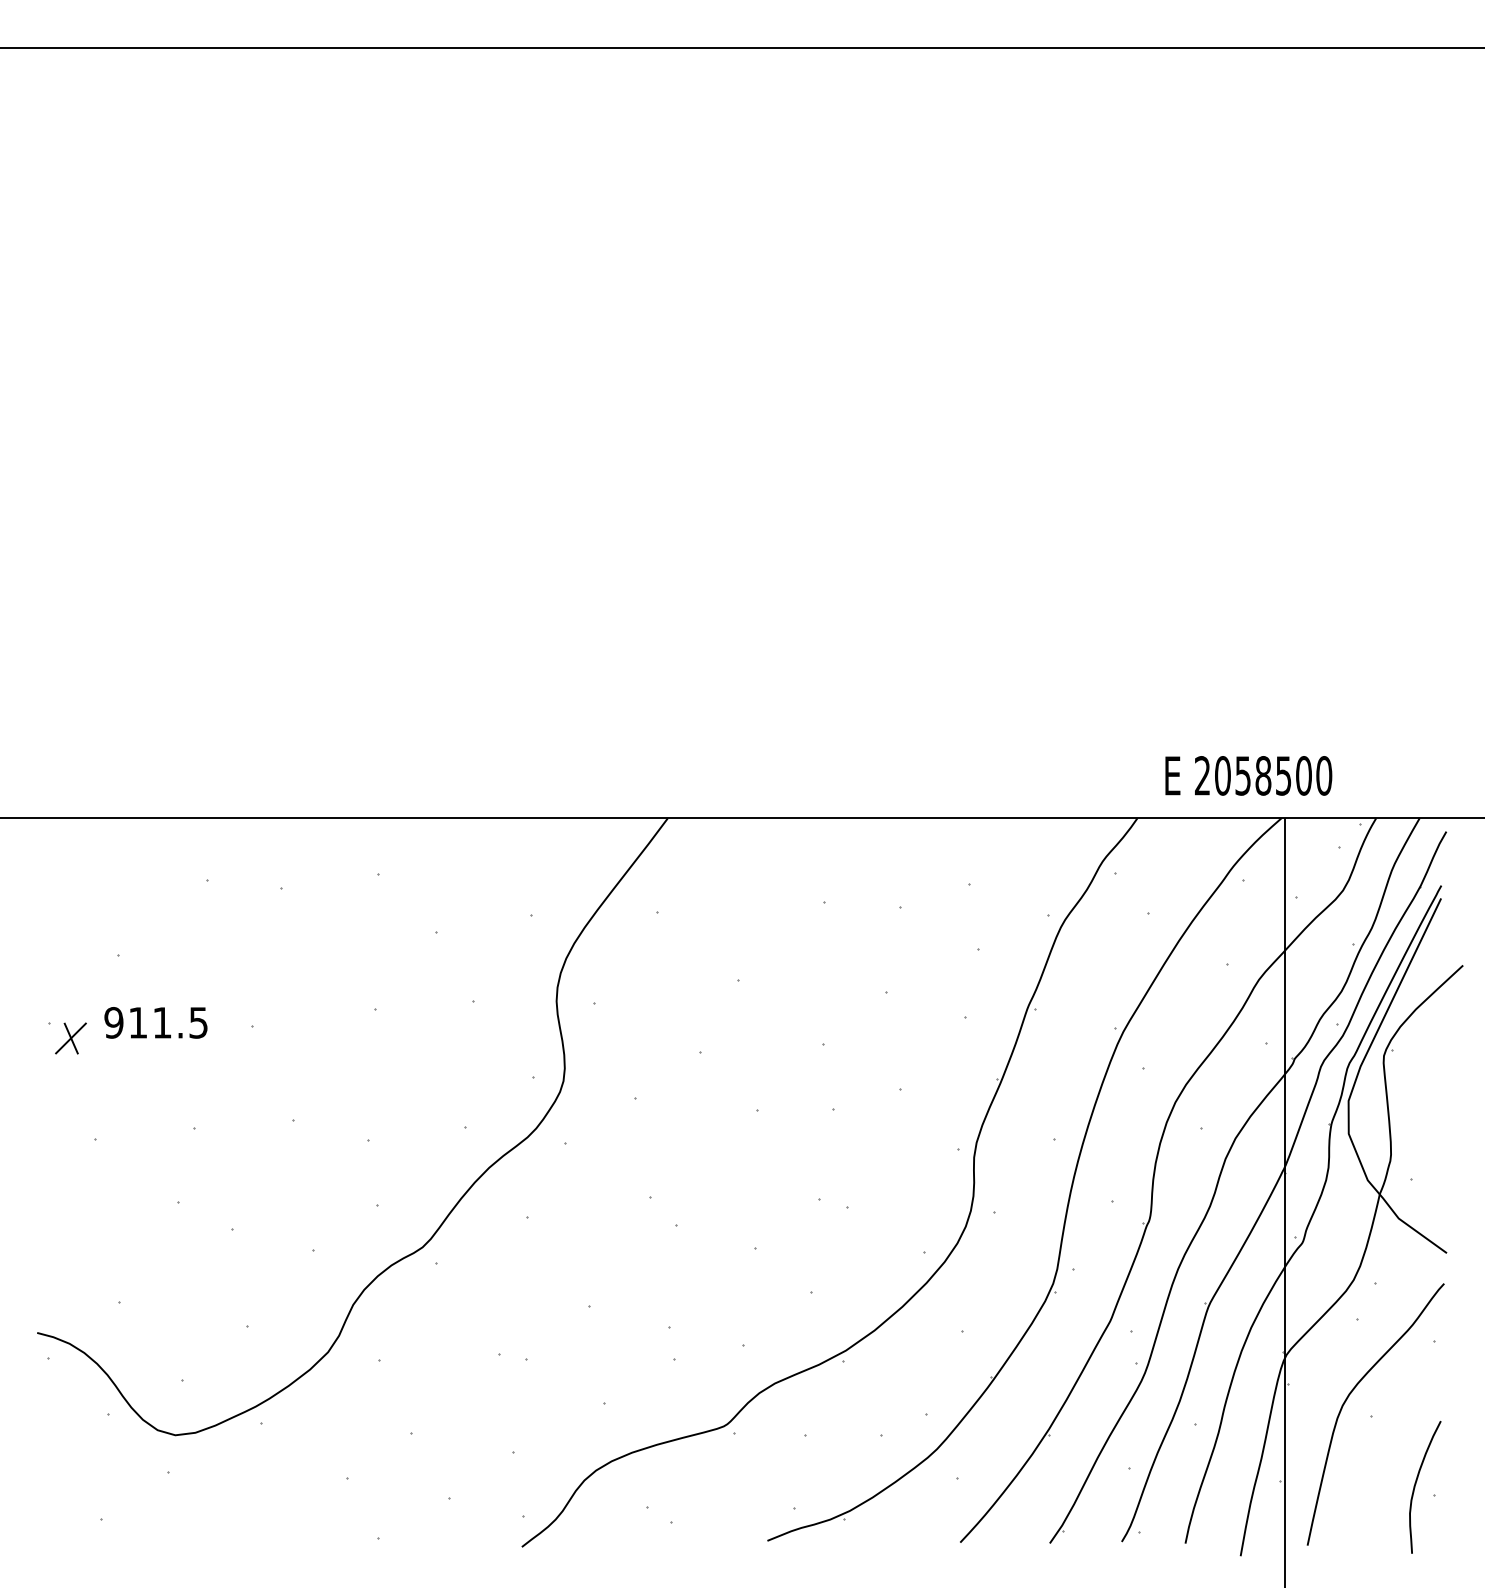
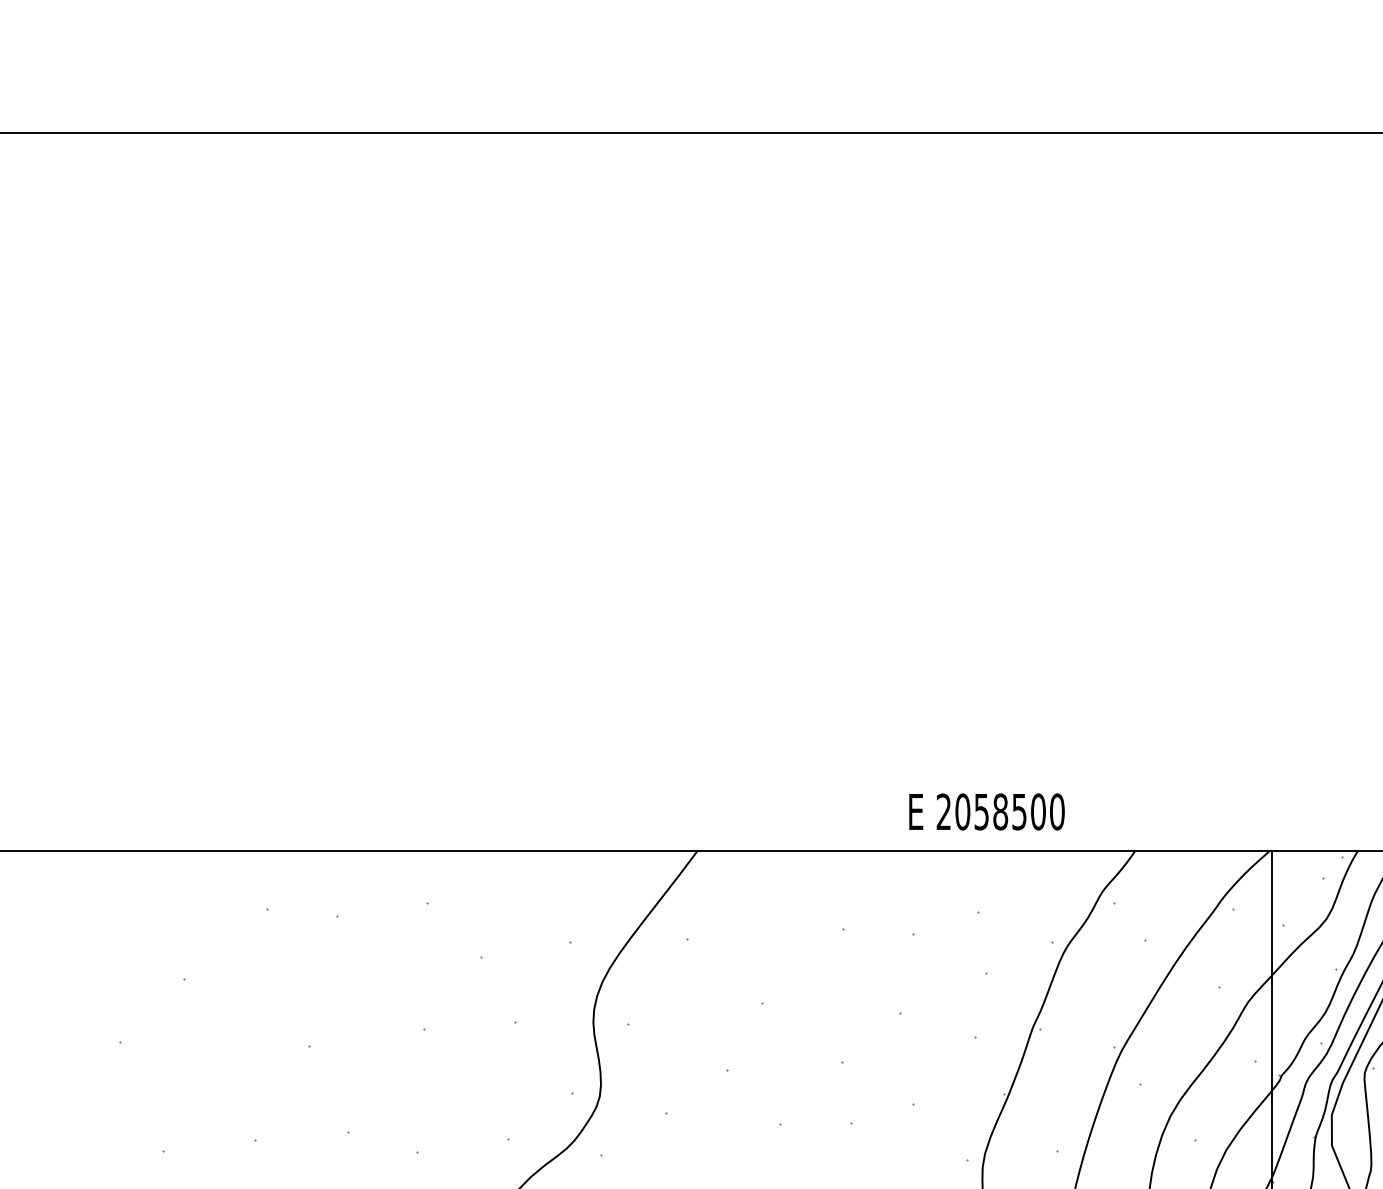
text: (1248, 775) -> (986, 811), moved
part: (155, 1022) -> (219, 1041), removed
part: (70, 1038) -> (140, 1056), removed

